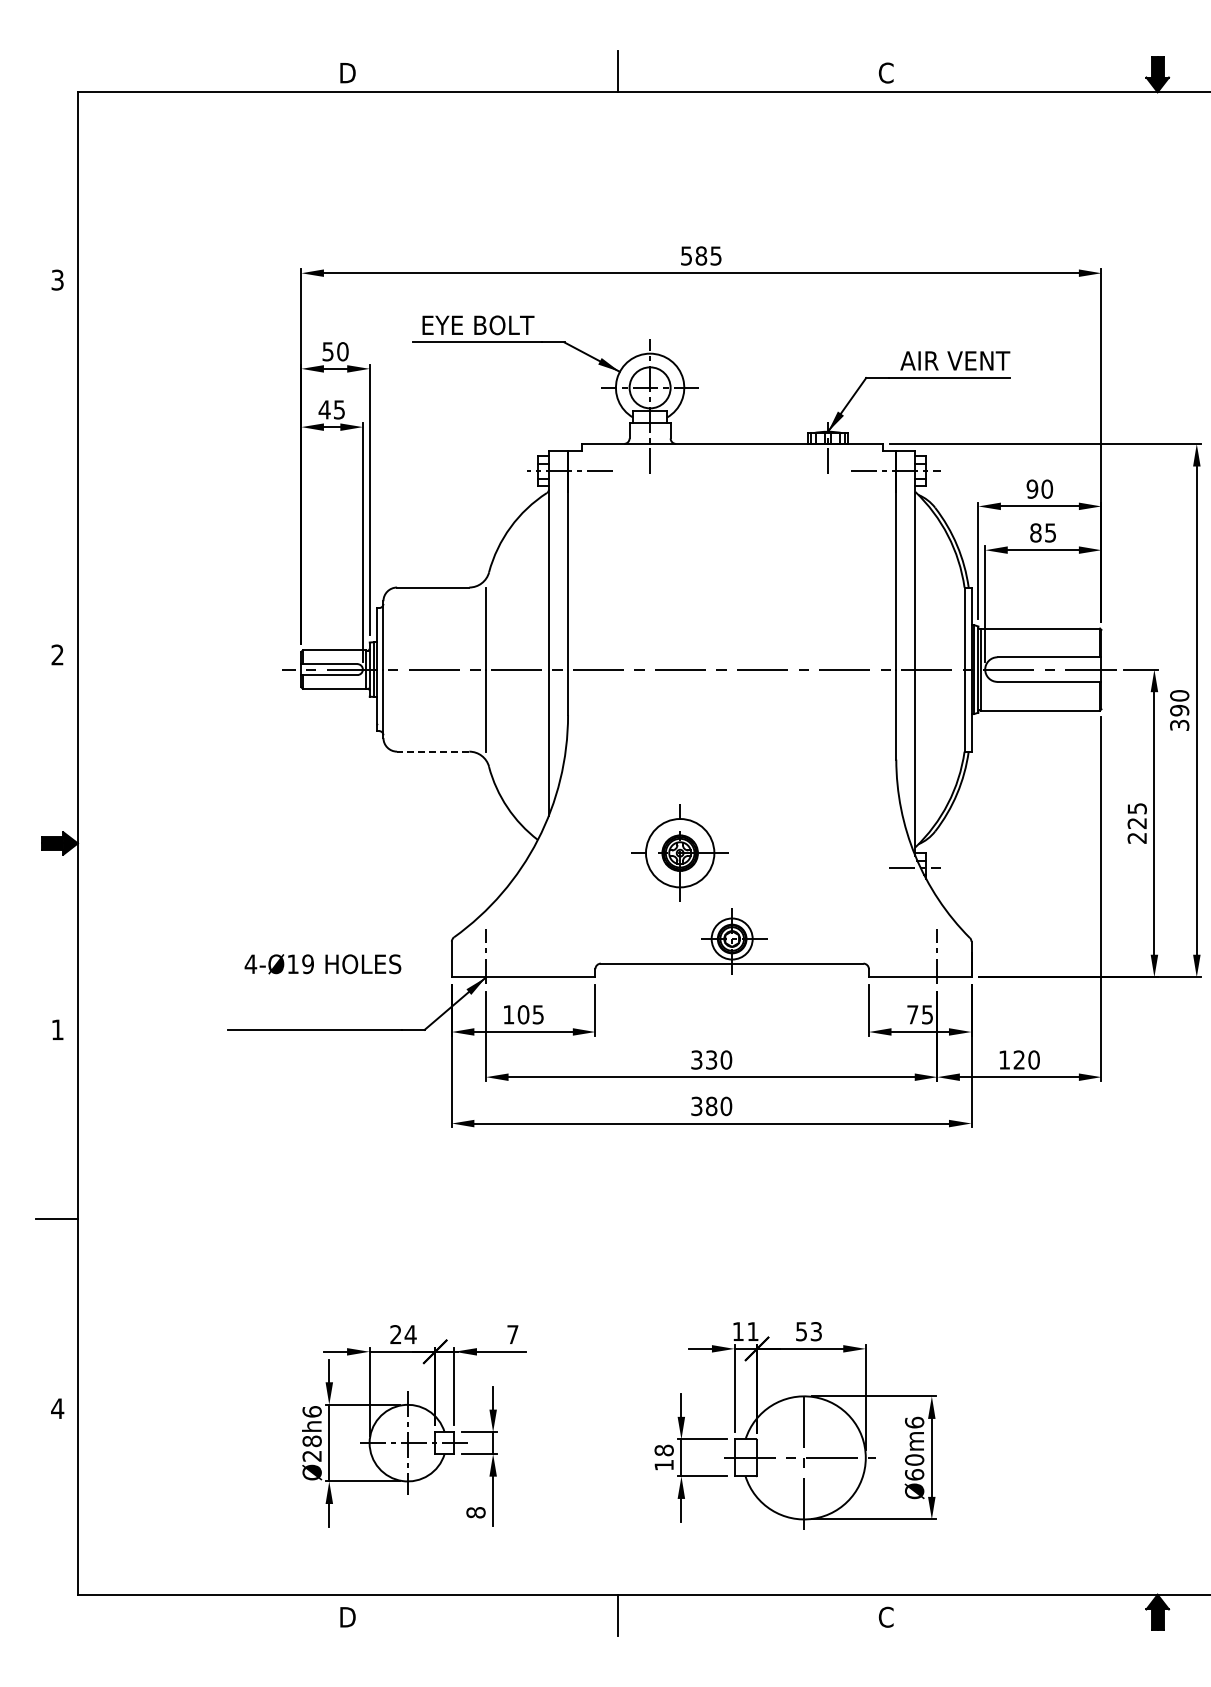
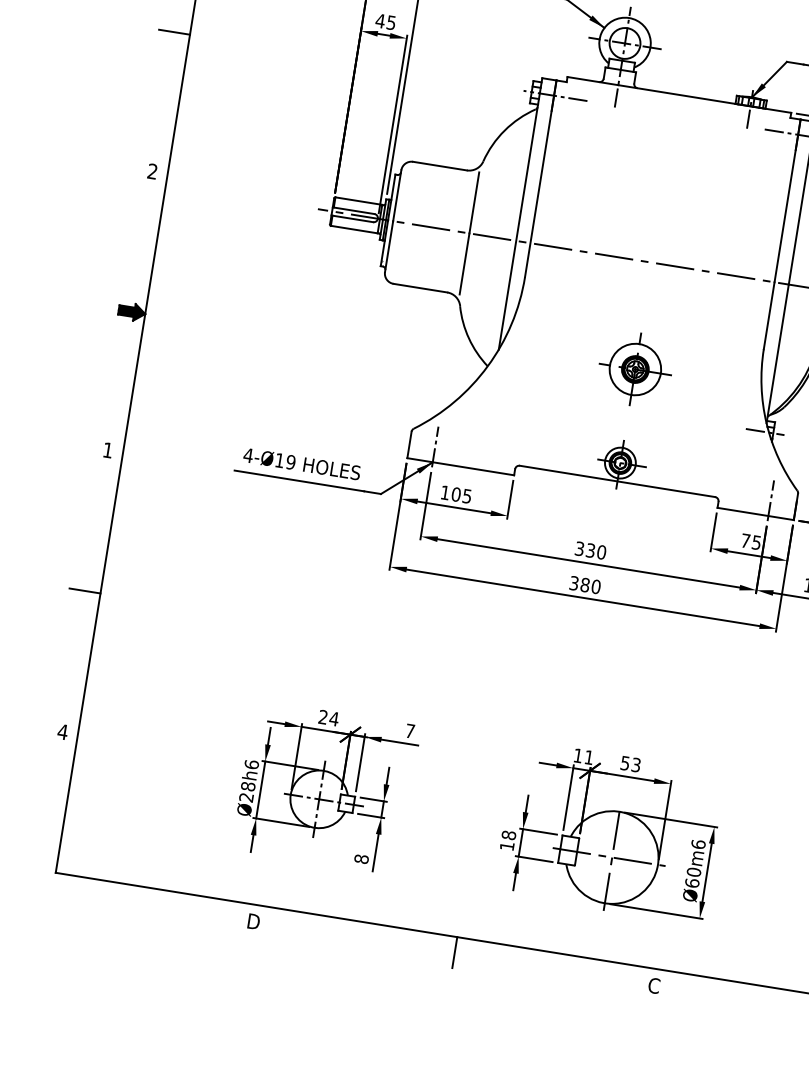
line: (56, 467) -> (174, 31), added
line: (432, 751) -> (419, 287), dashed -> solid
part: (679, 852) -> (634, 368), moved
text: (322, 964) -> (301, 464), moved

